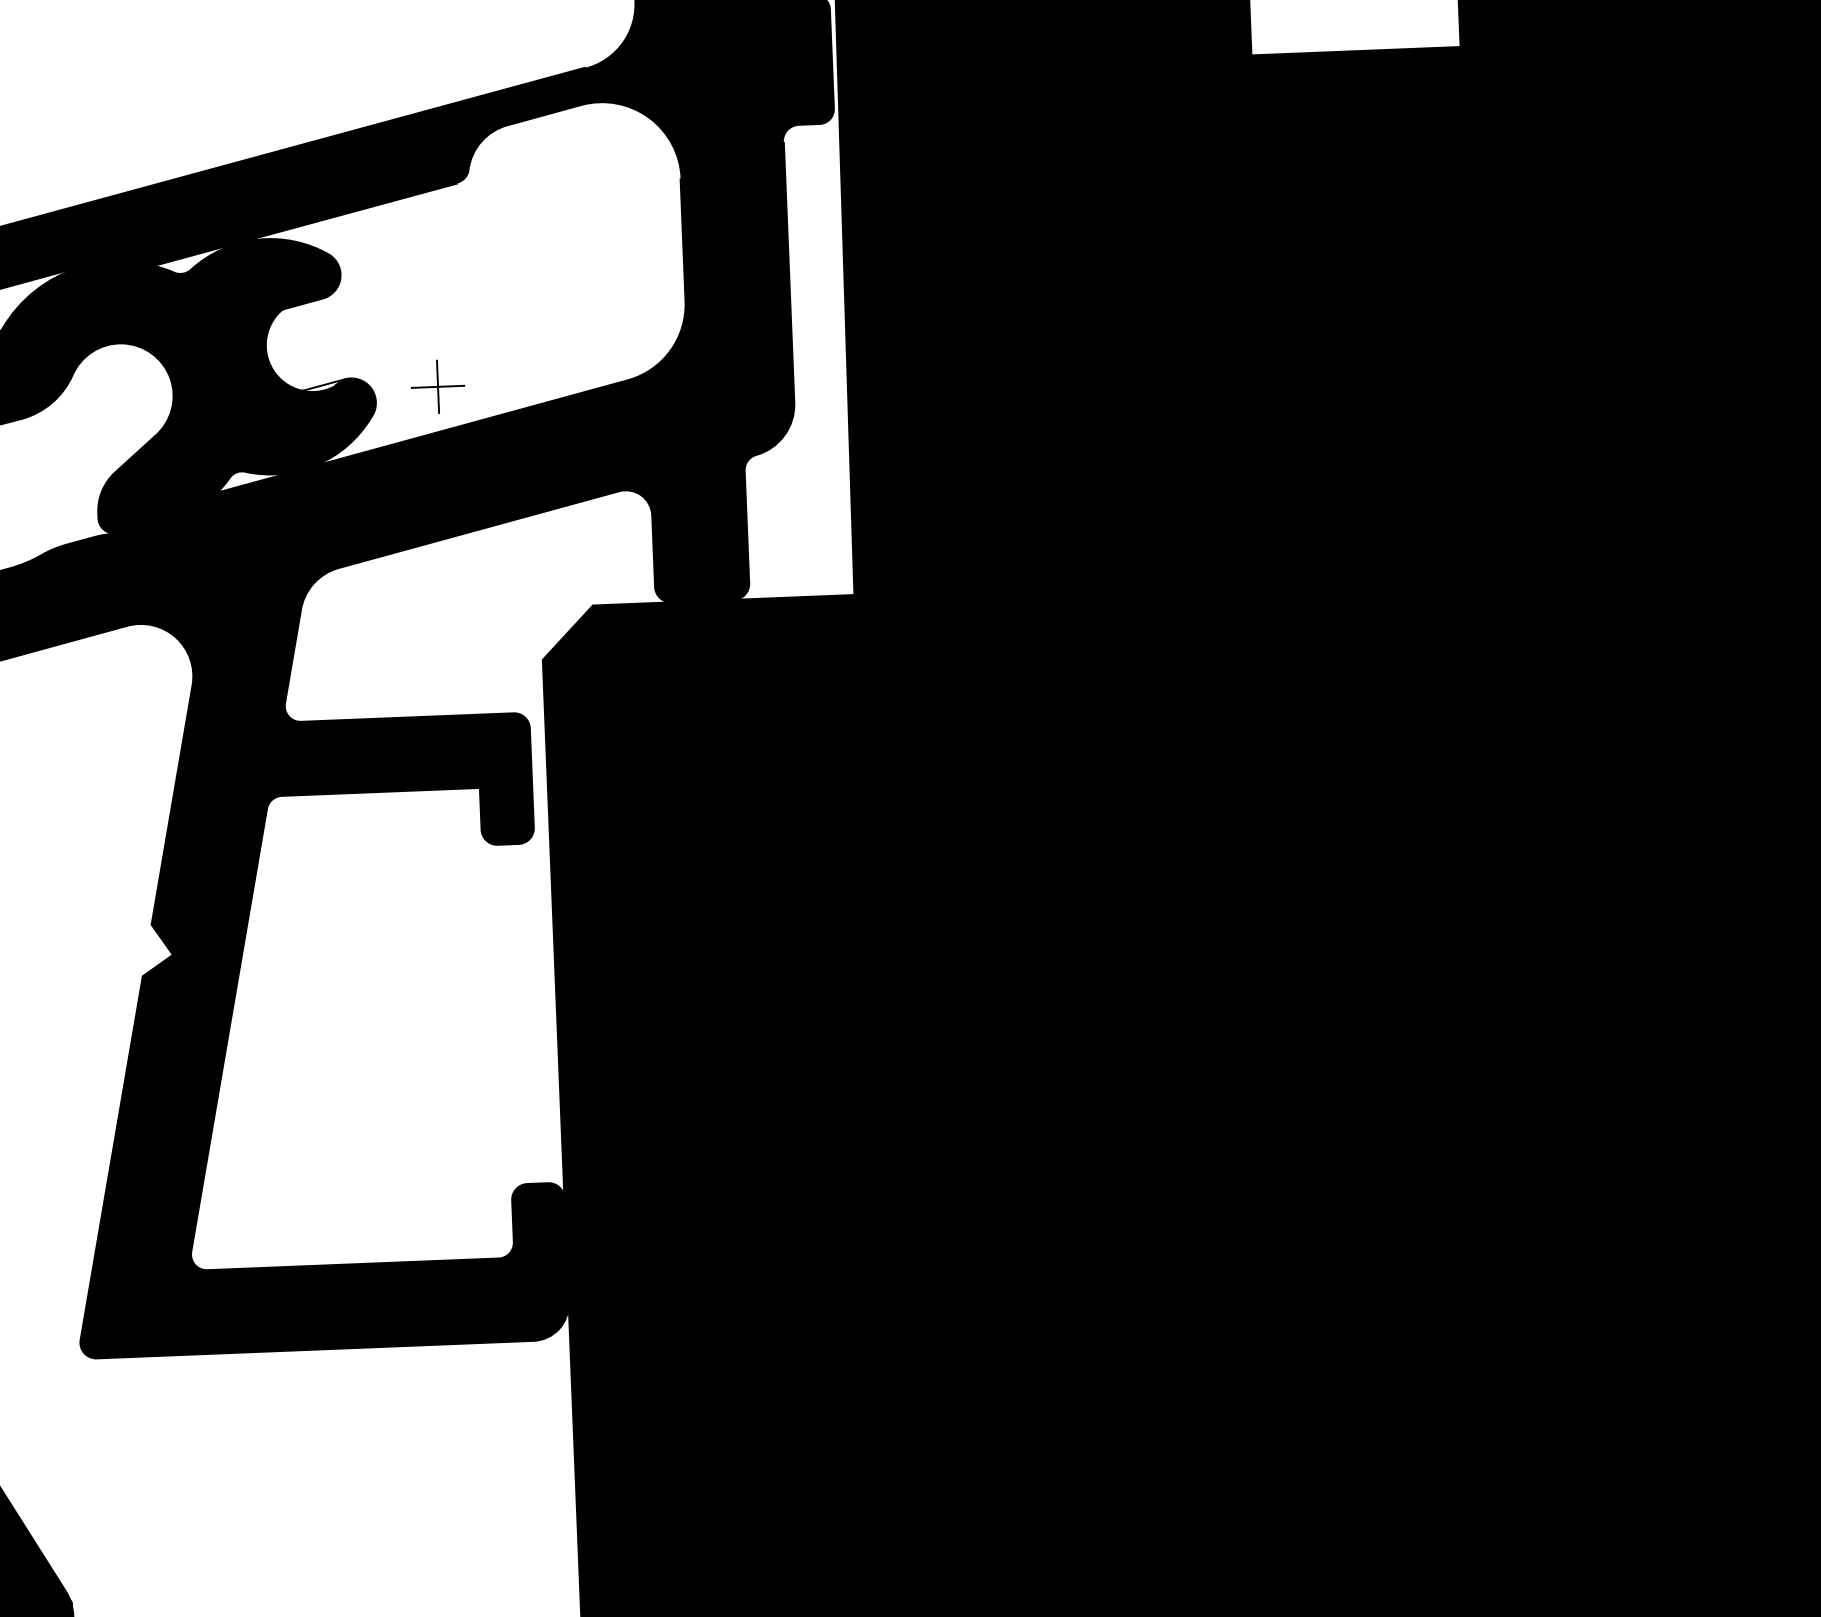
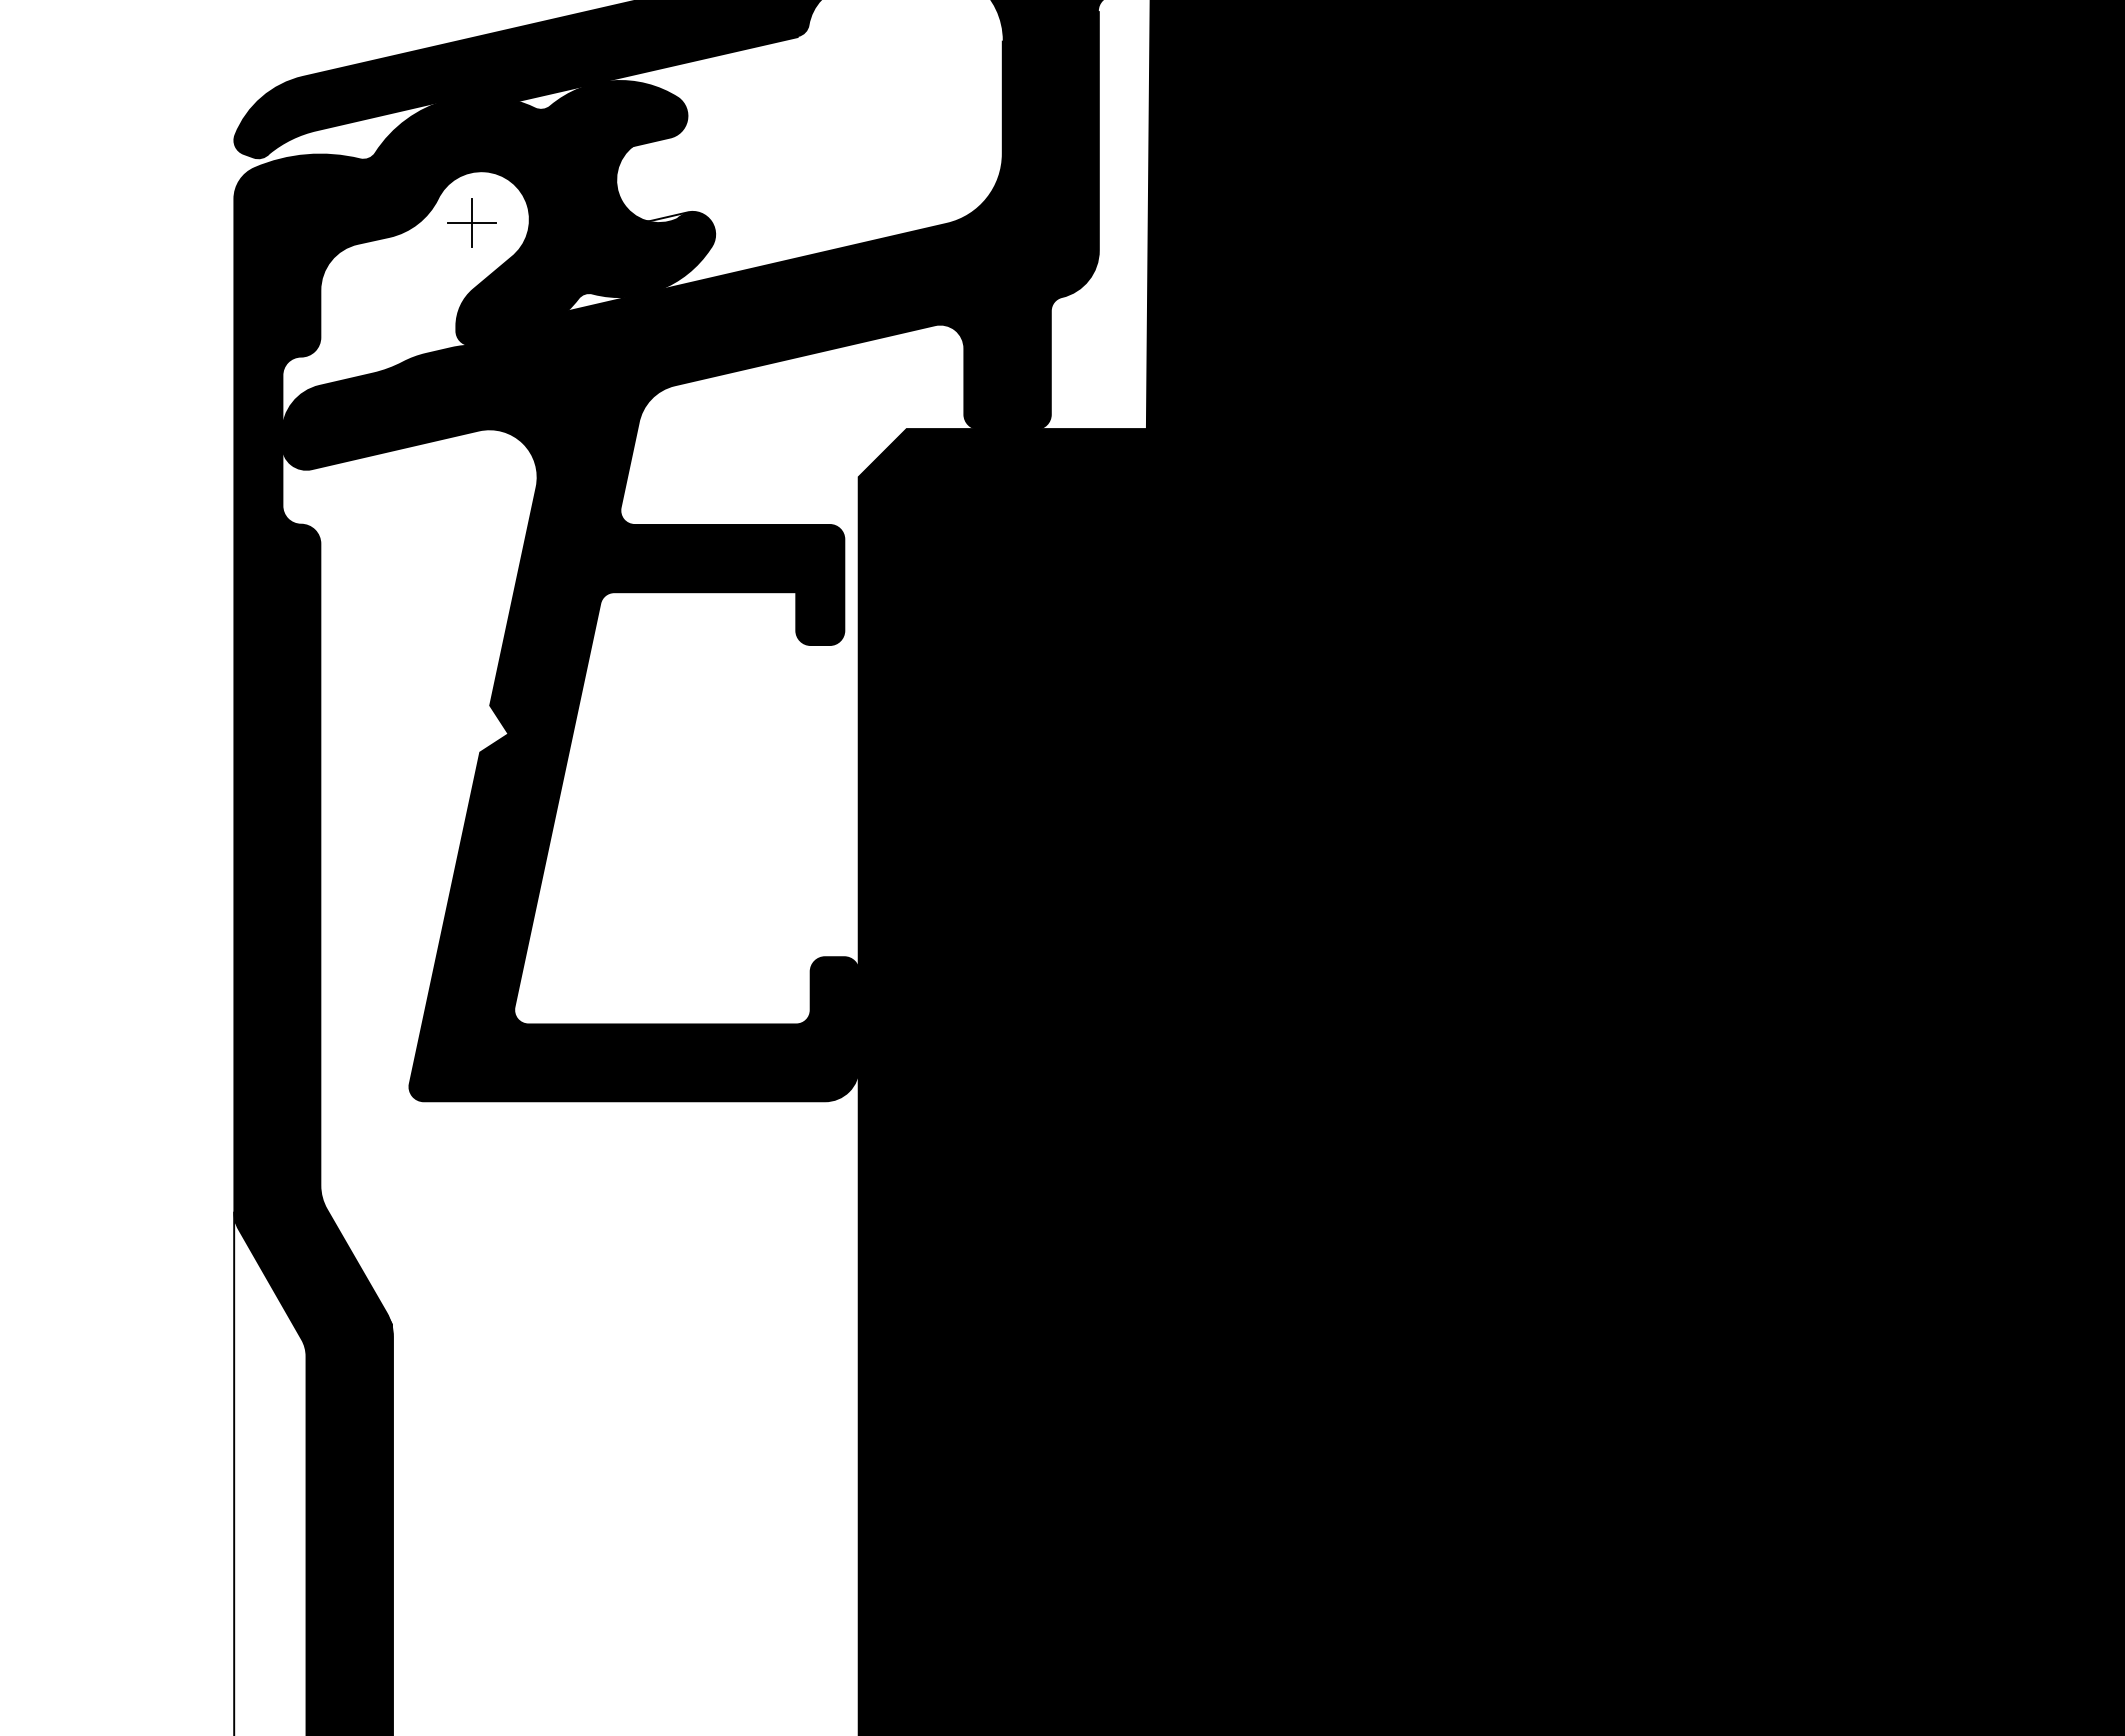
part: (437, 386) -> (471, 222), moved

